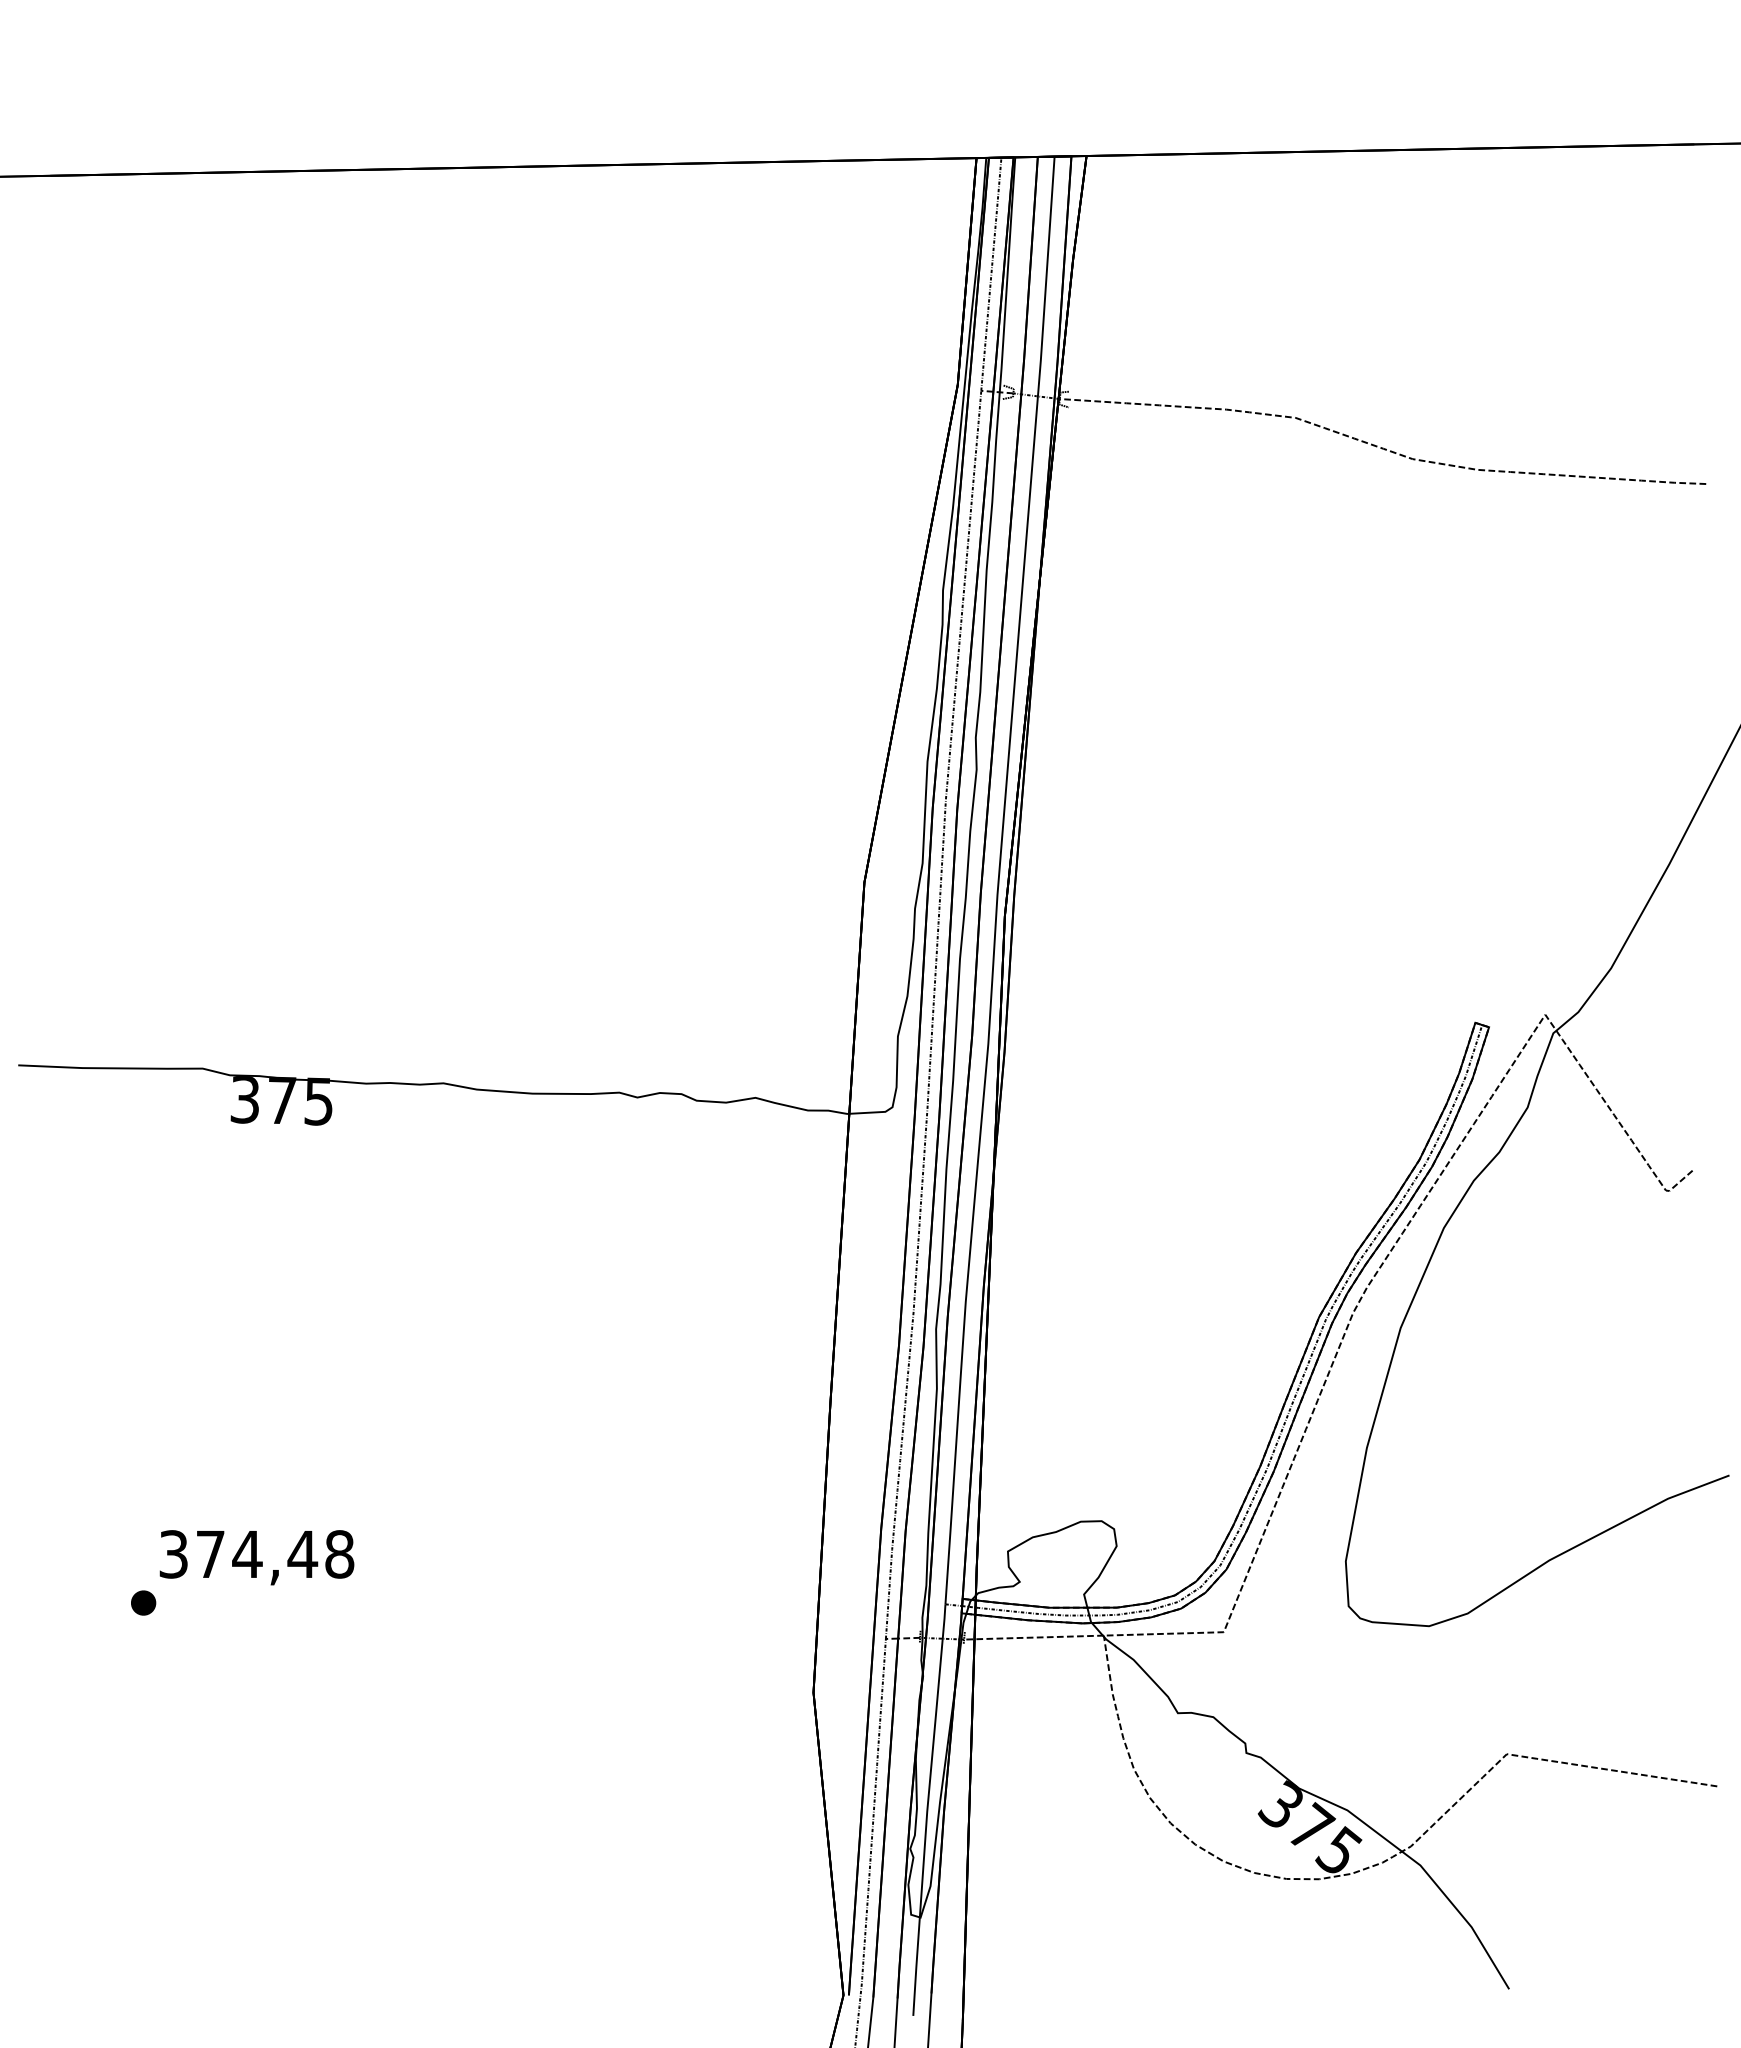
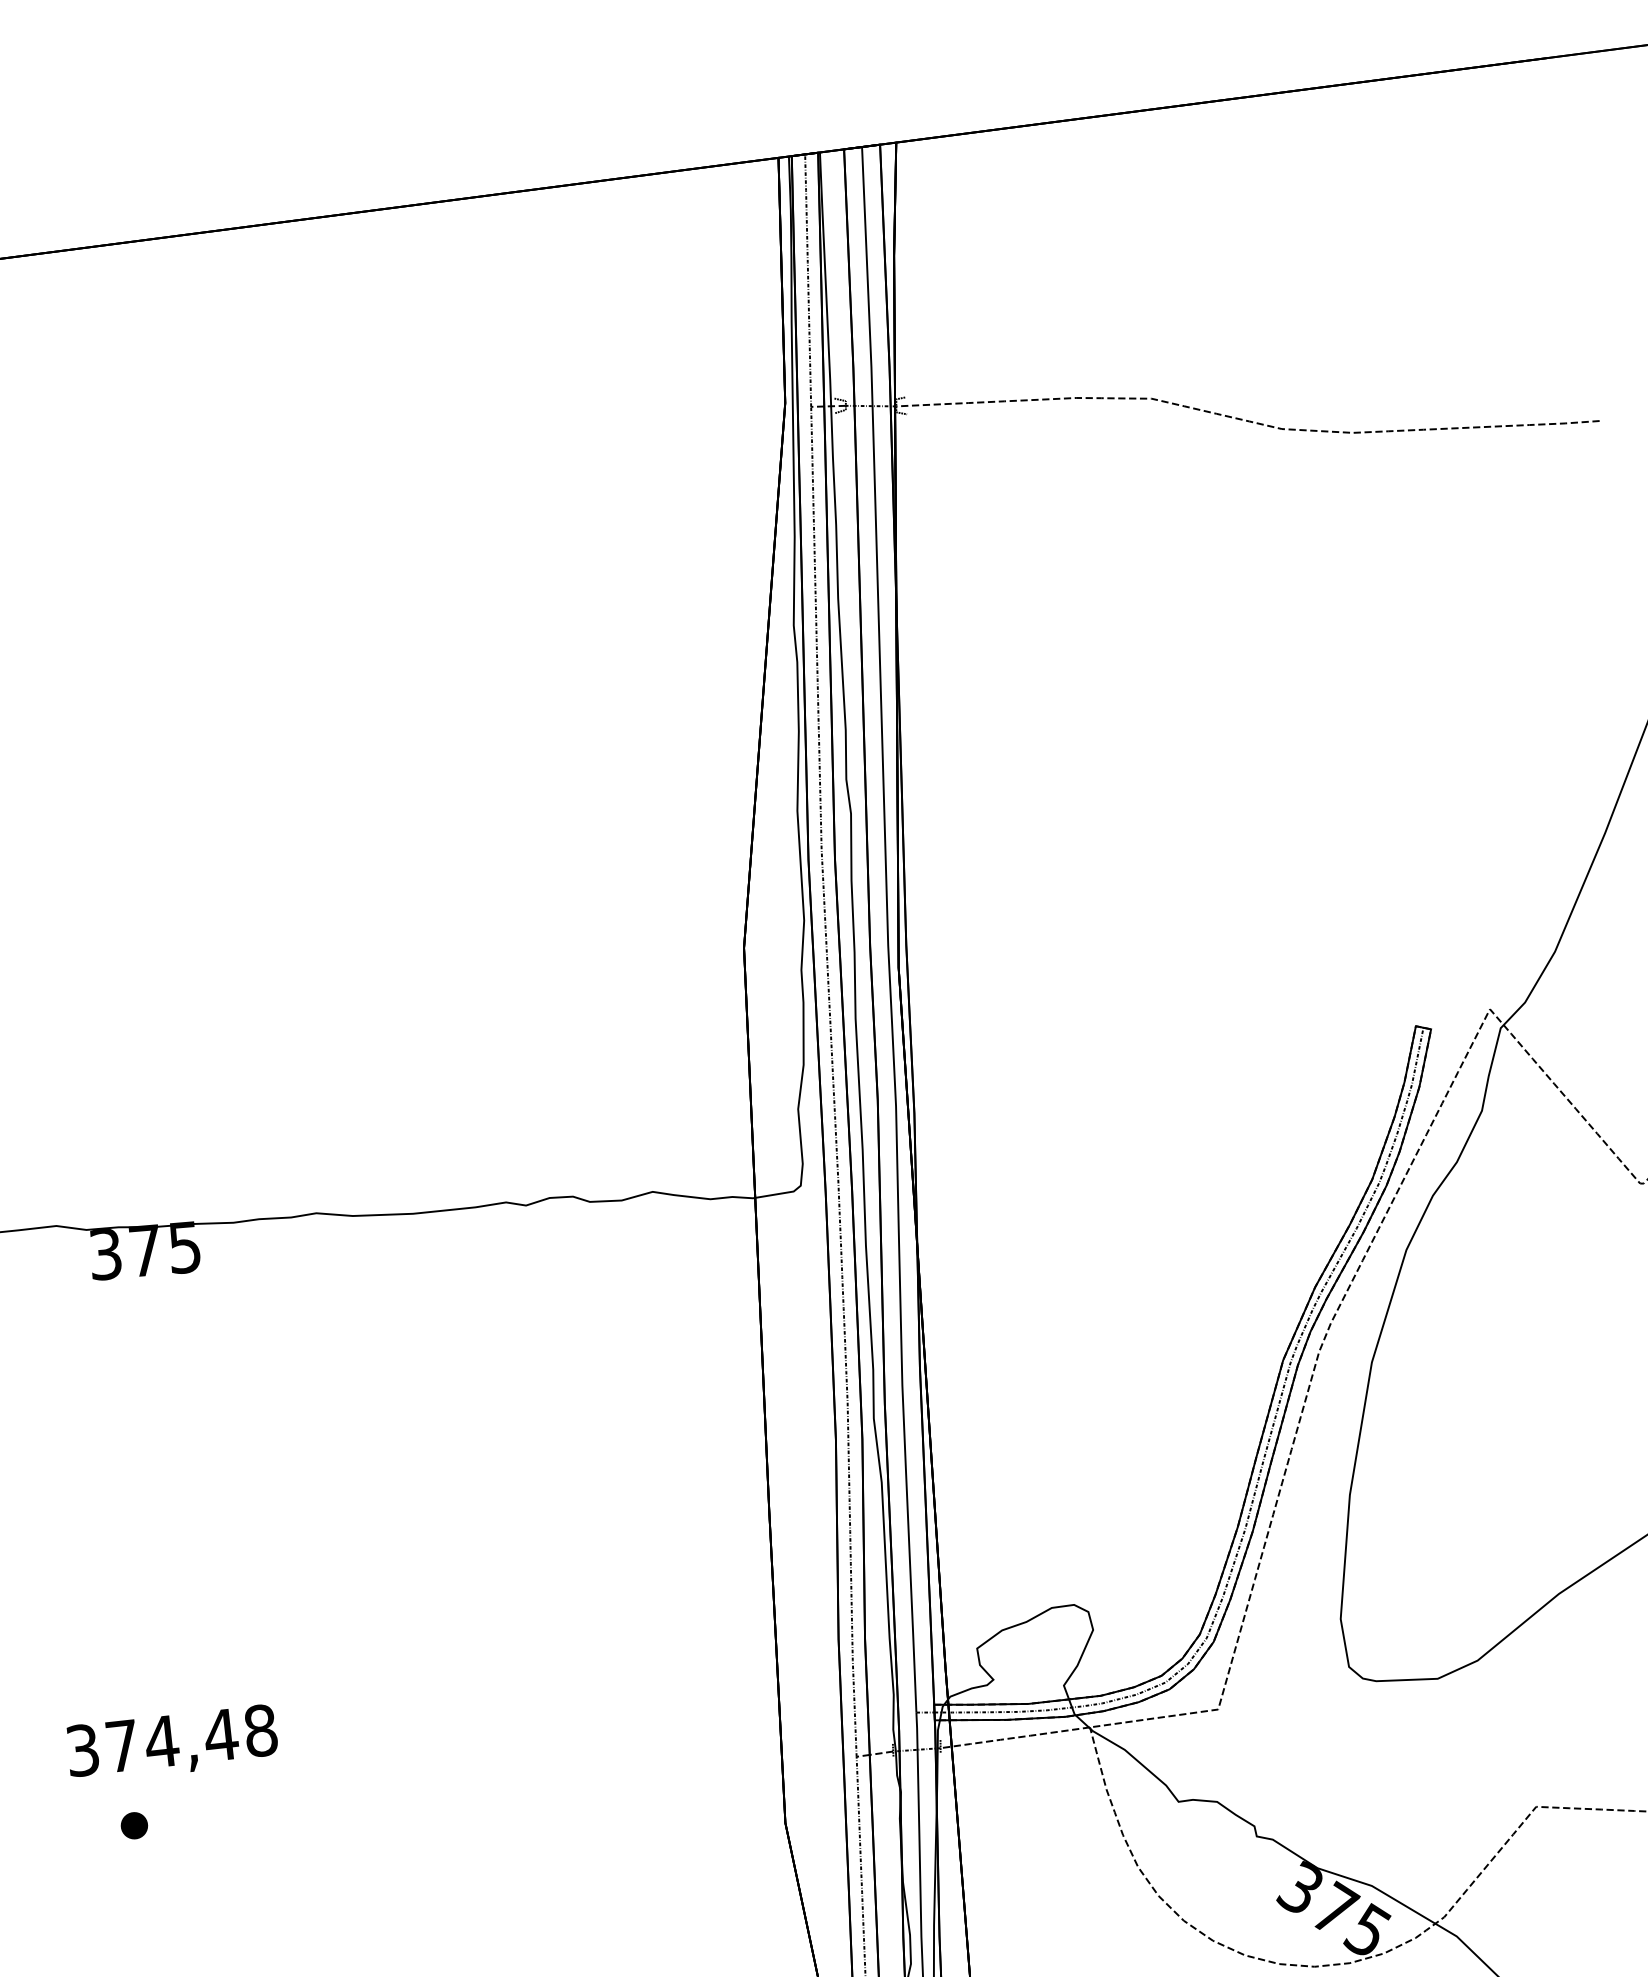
part: (143, 1602) -> (134, 1825), moved

